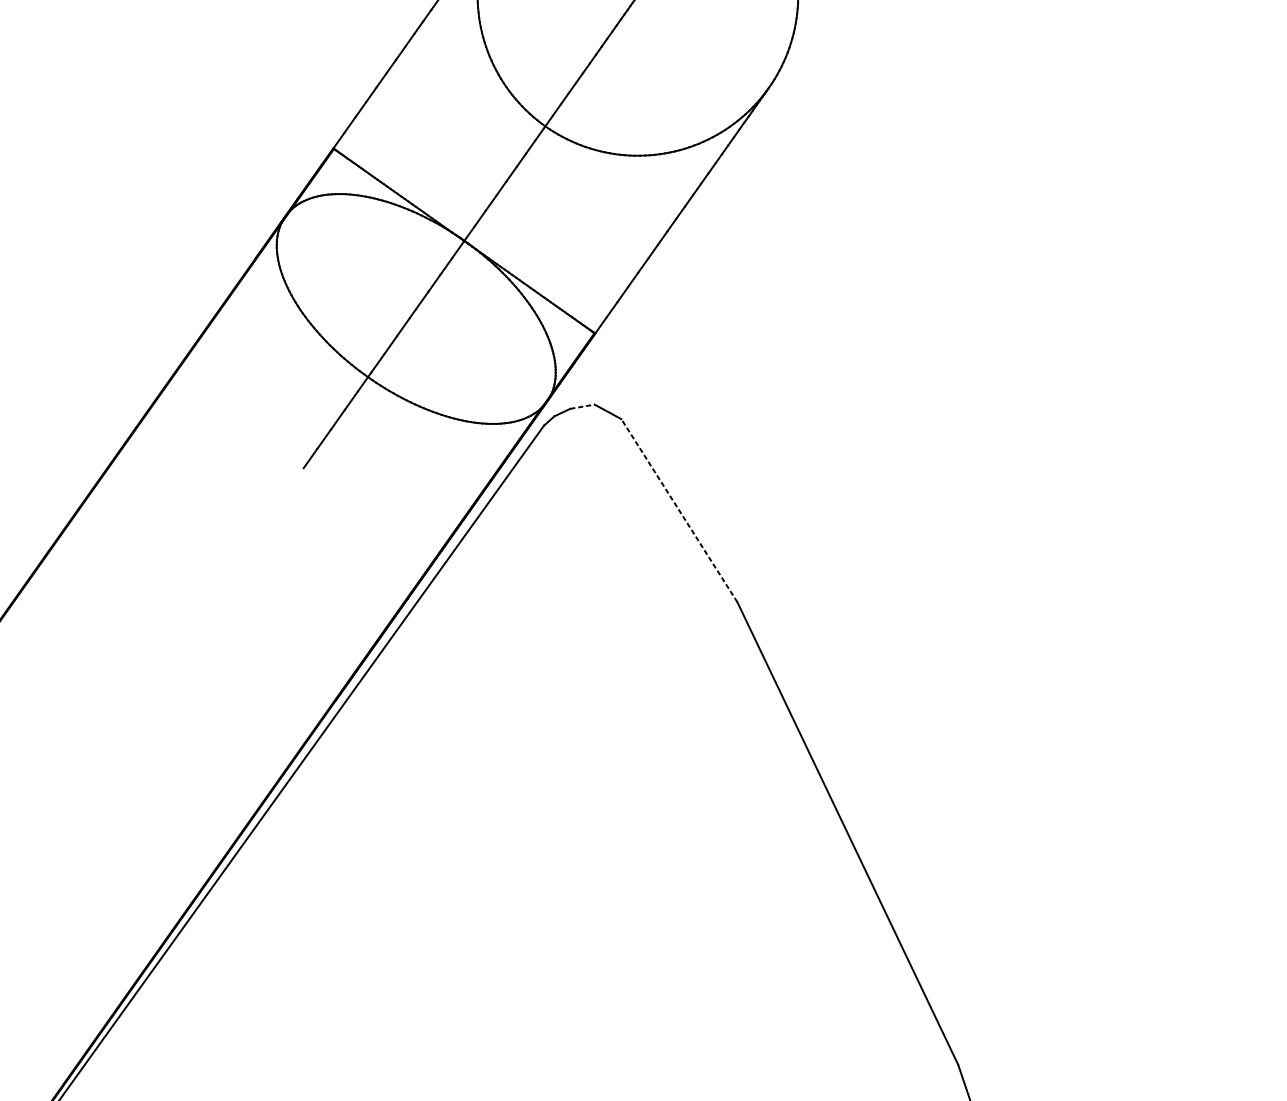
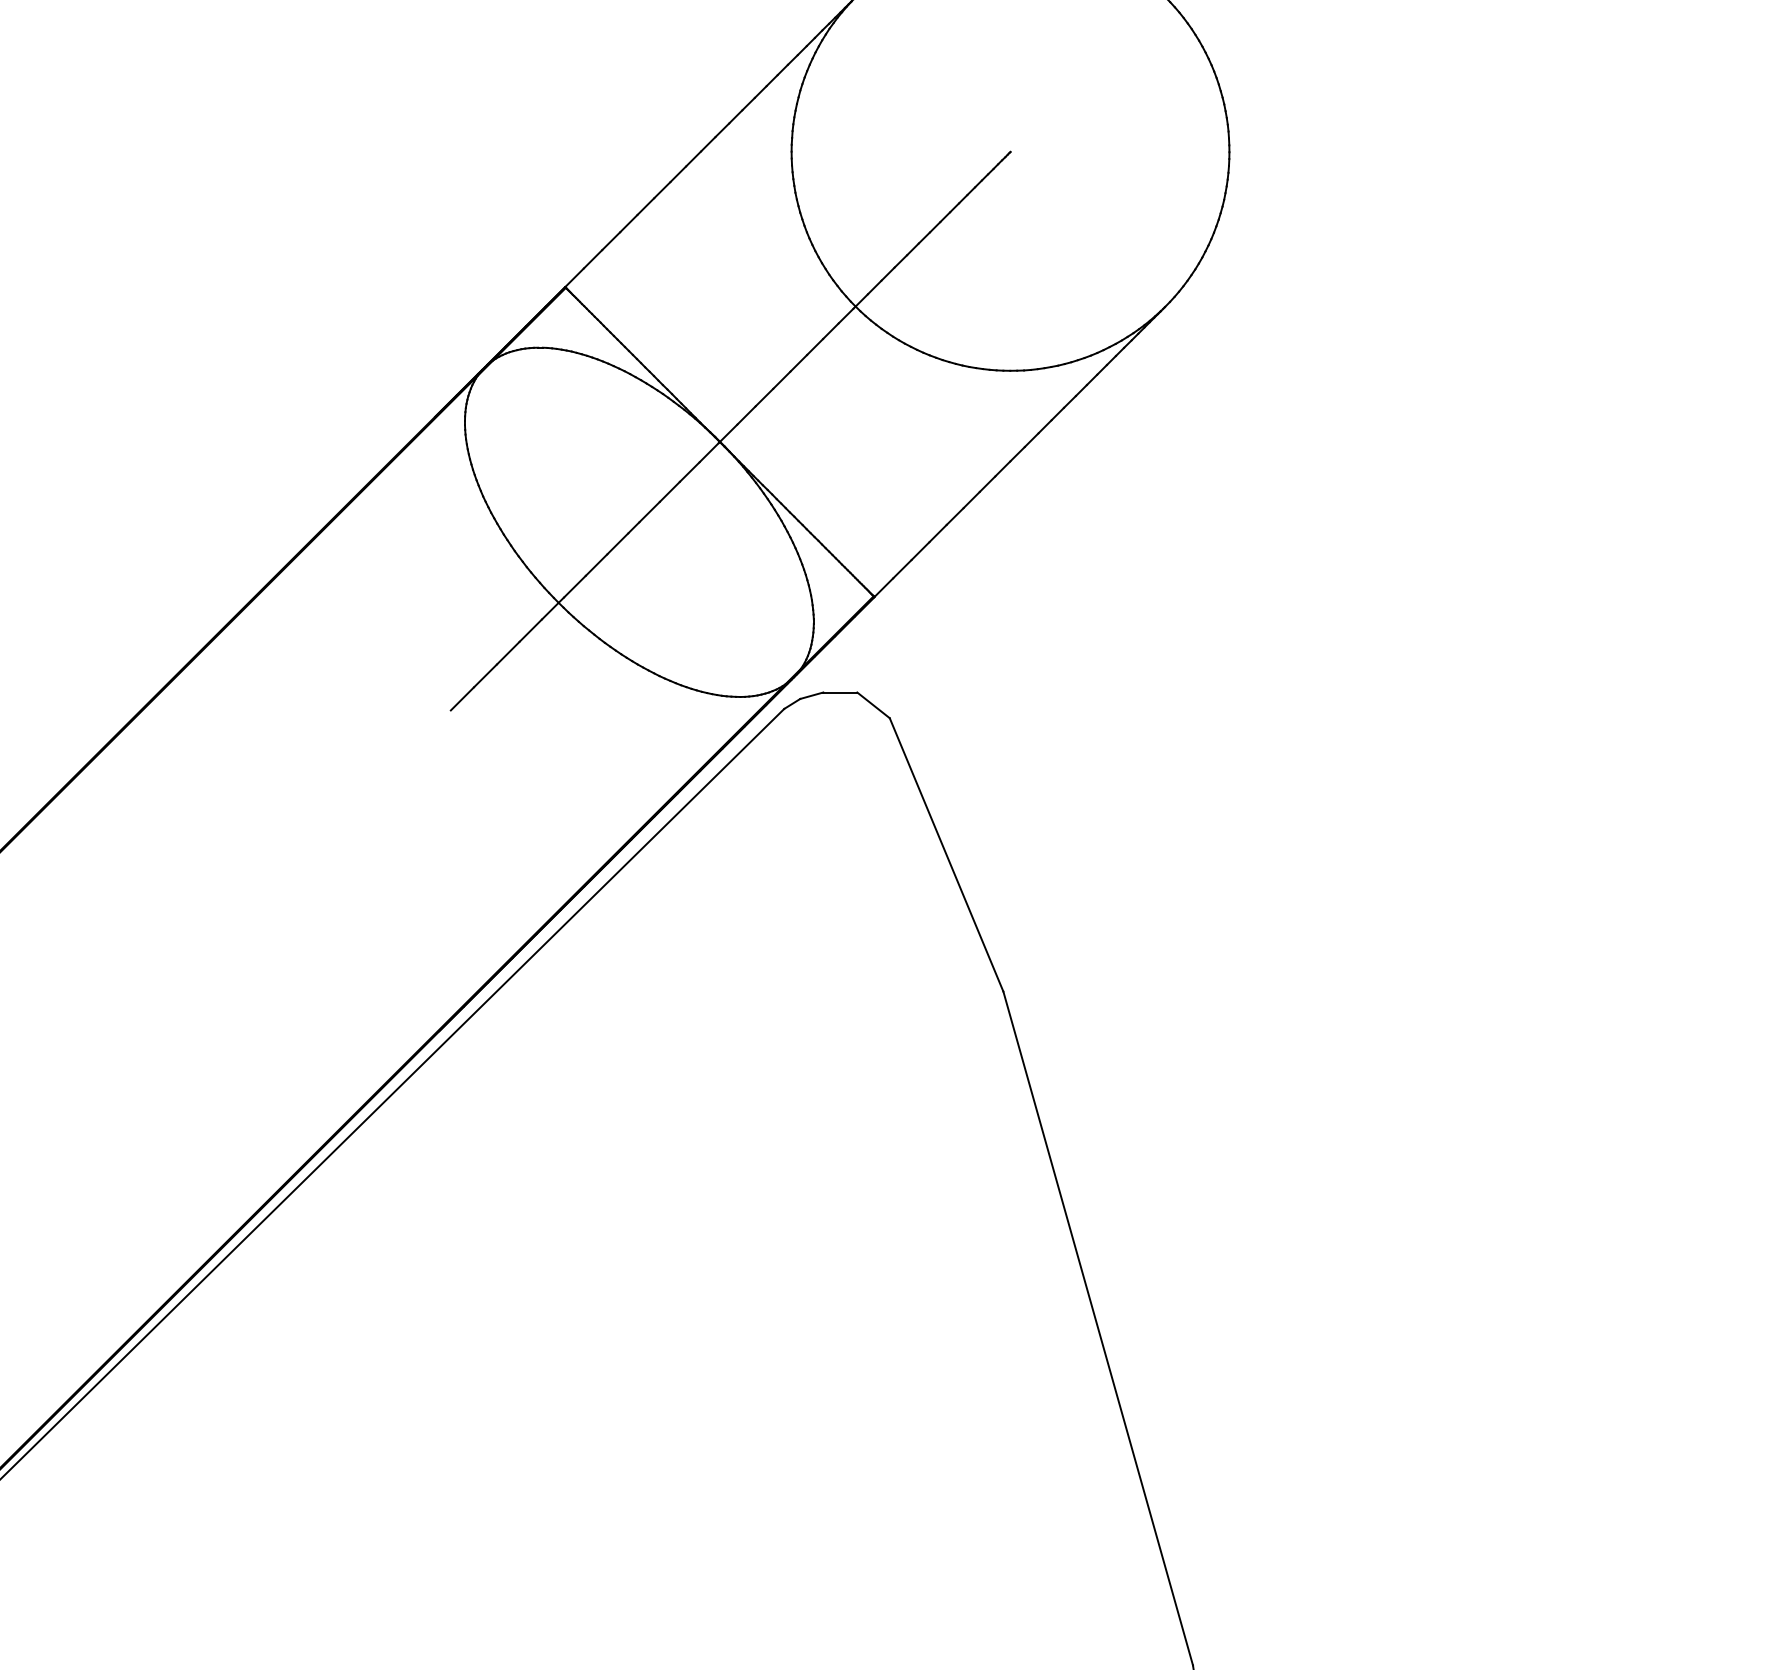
line: (582, 406) -> (840, 692), dashed -> solid
line: (679, 510) -> (946, 854), dashed -> solid

